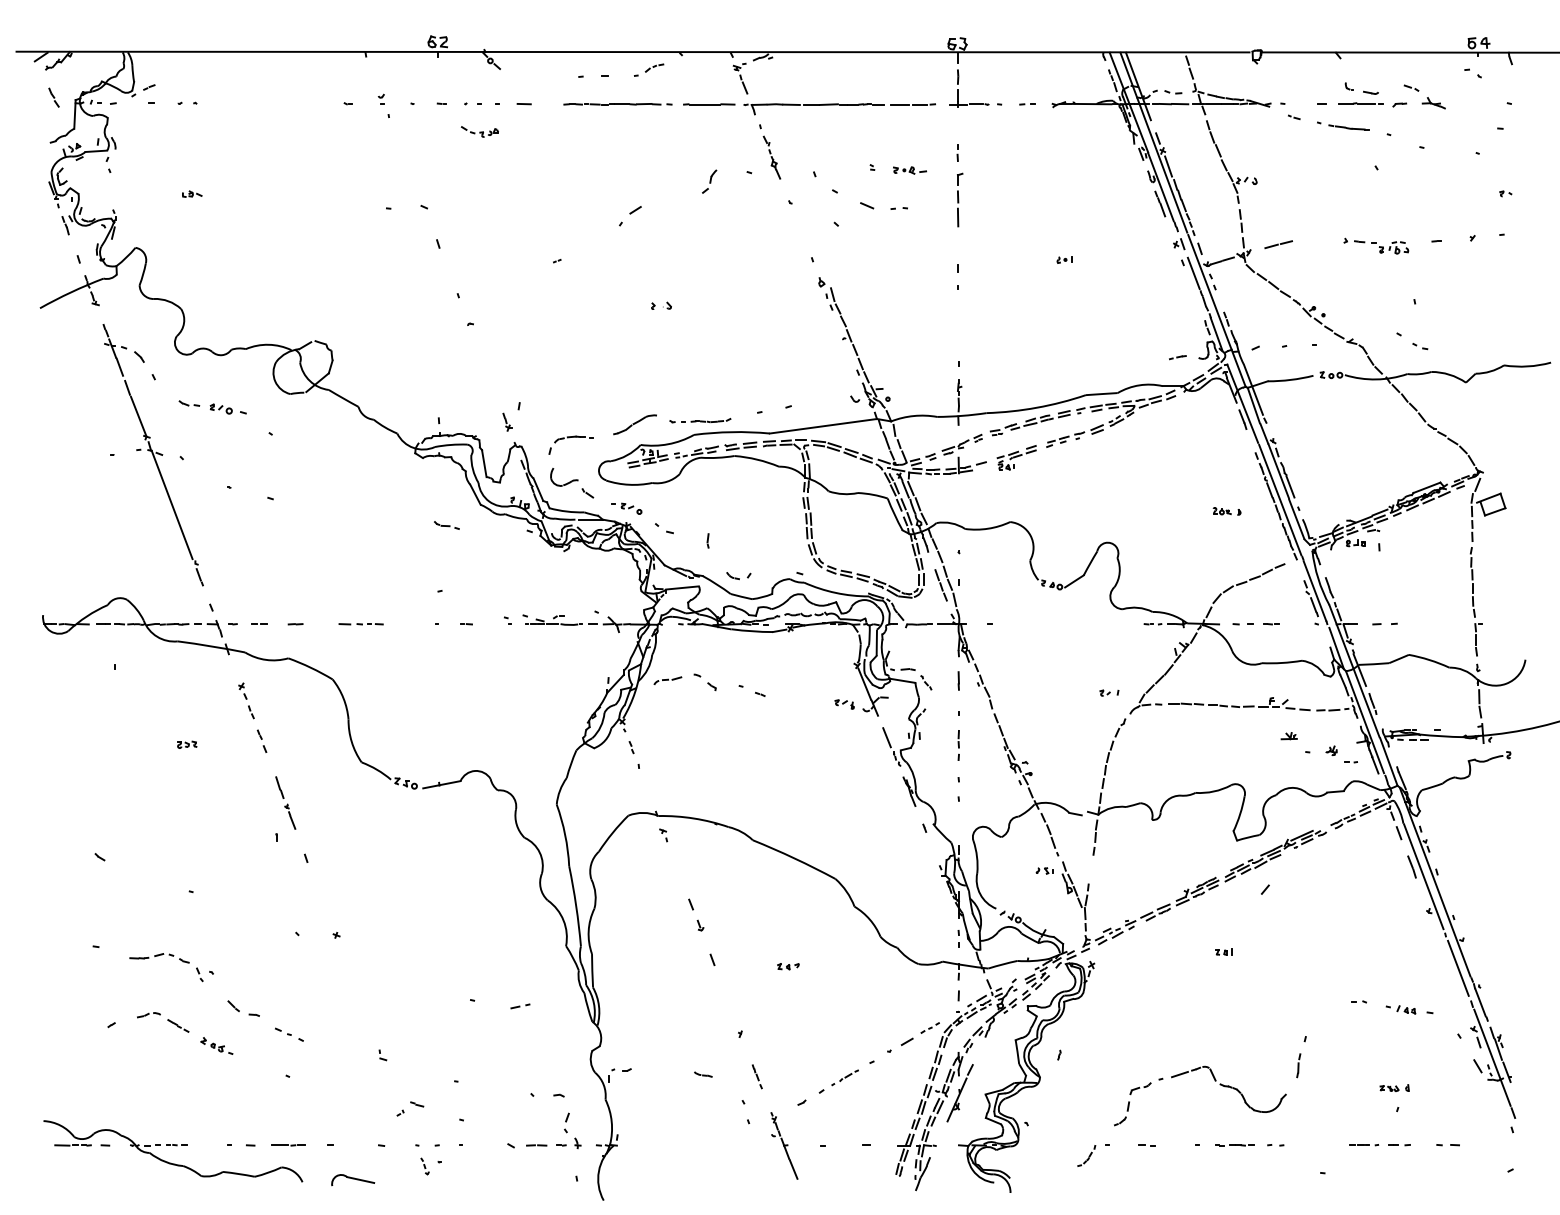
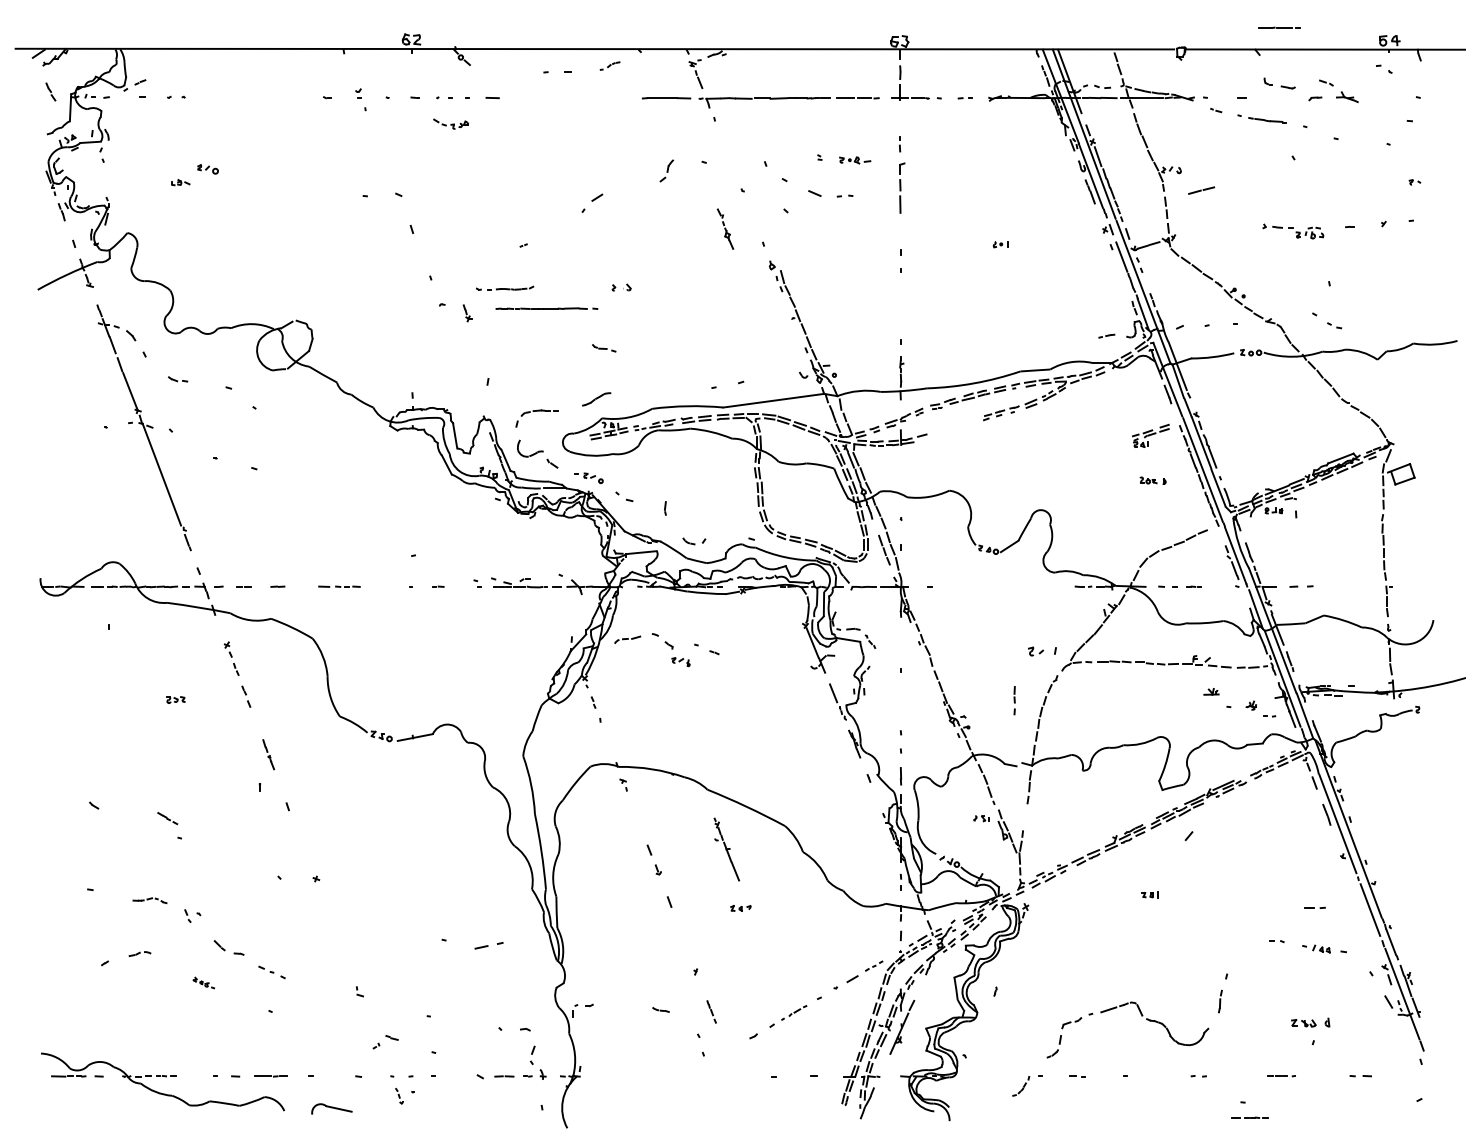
part: (649, 69) -> (610, 65), size x0.7
line: (1360, 103) -> (1278, 27), moved
line: (617, 104) -> (546, 308), moved
part: (771, 157) -> (725, 228), moved
line: (1278, 244) -> (1201, 190), moved
part: (220, 408) -> (207, 168), moved
part: (700, 420) -> (505, 288), moved
part: (507, 421) -> (467, 312), moved
part: (634, 424) -> (596, 399), size x0.7
part: (1016, 457) -> (1150, 435), moved
part: (446, 525) -> (603, 348), moved
line: (958, 680) -> (900, 775), moved
part: (1109, 692) -> (1042, 650), size x1.6
part: (844, 704) -> (680, 662), moved
line: (958, 745) -> (1014, 700), moved
part: (285, 802) -> (268, 754), size x0.6
part: (159, 958) -> (149, 900), size x0.6
part: (520, 1006) -> (489, 945), size x1.6
part: (178, 1025) -> (167, 818), moved
part: (216, 1045) -> (203, 982), size x0.7
part: (1394, 1087) -> (1310, 1022), size x1.4
part: (784, 1145) -> (726, 849), moved
part: (1234, 1145) -> (1249, 1117), moved
part: (1399, 1145) -> (1315, 908), moved

